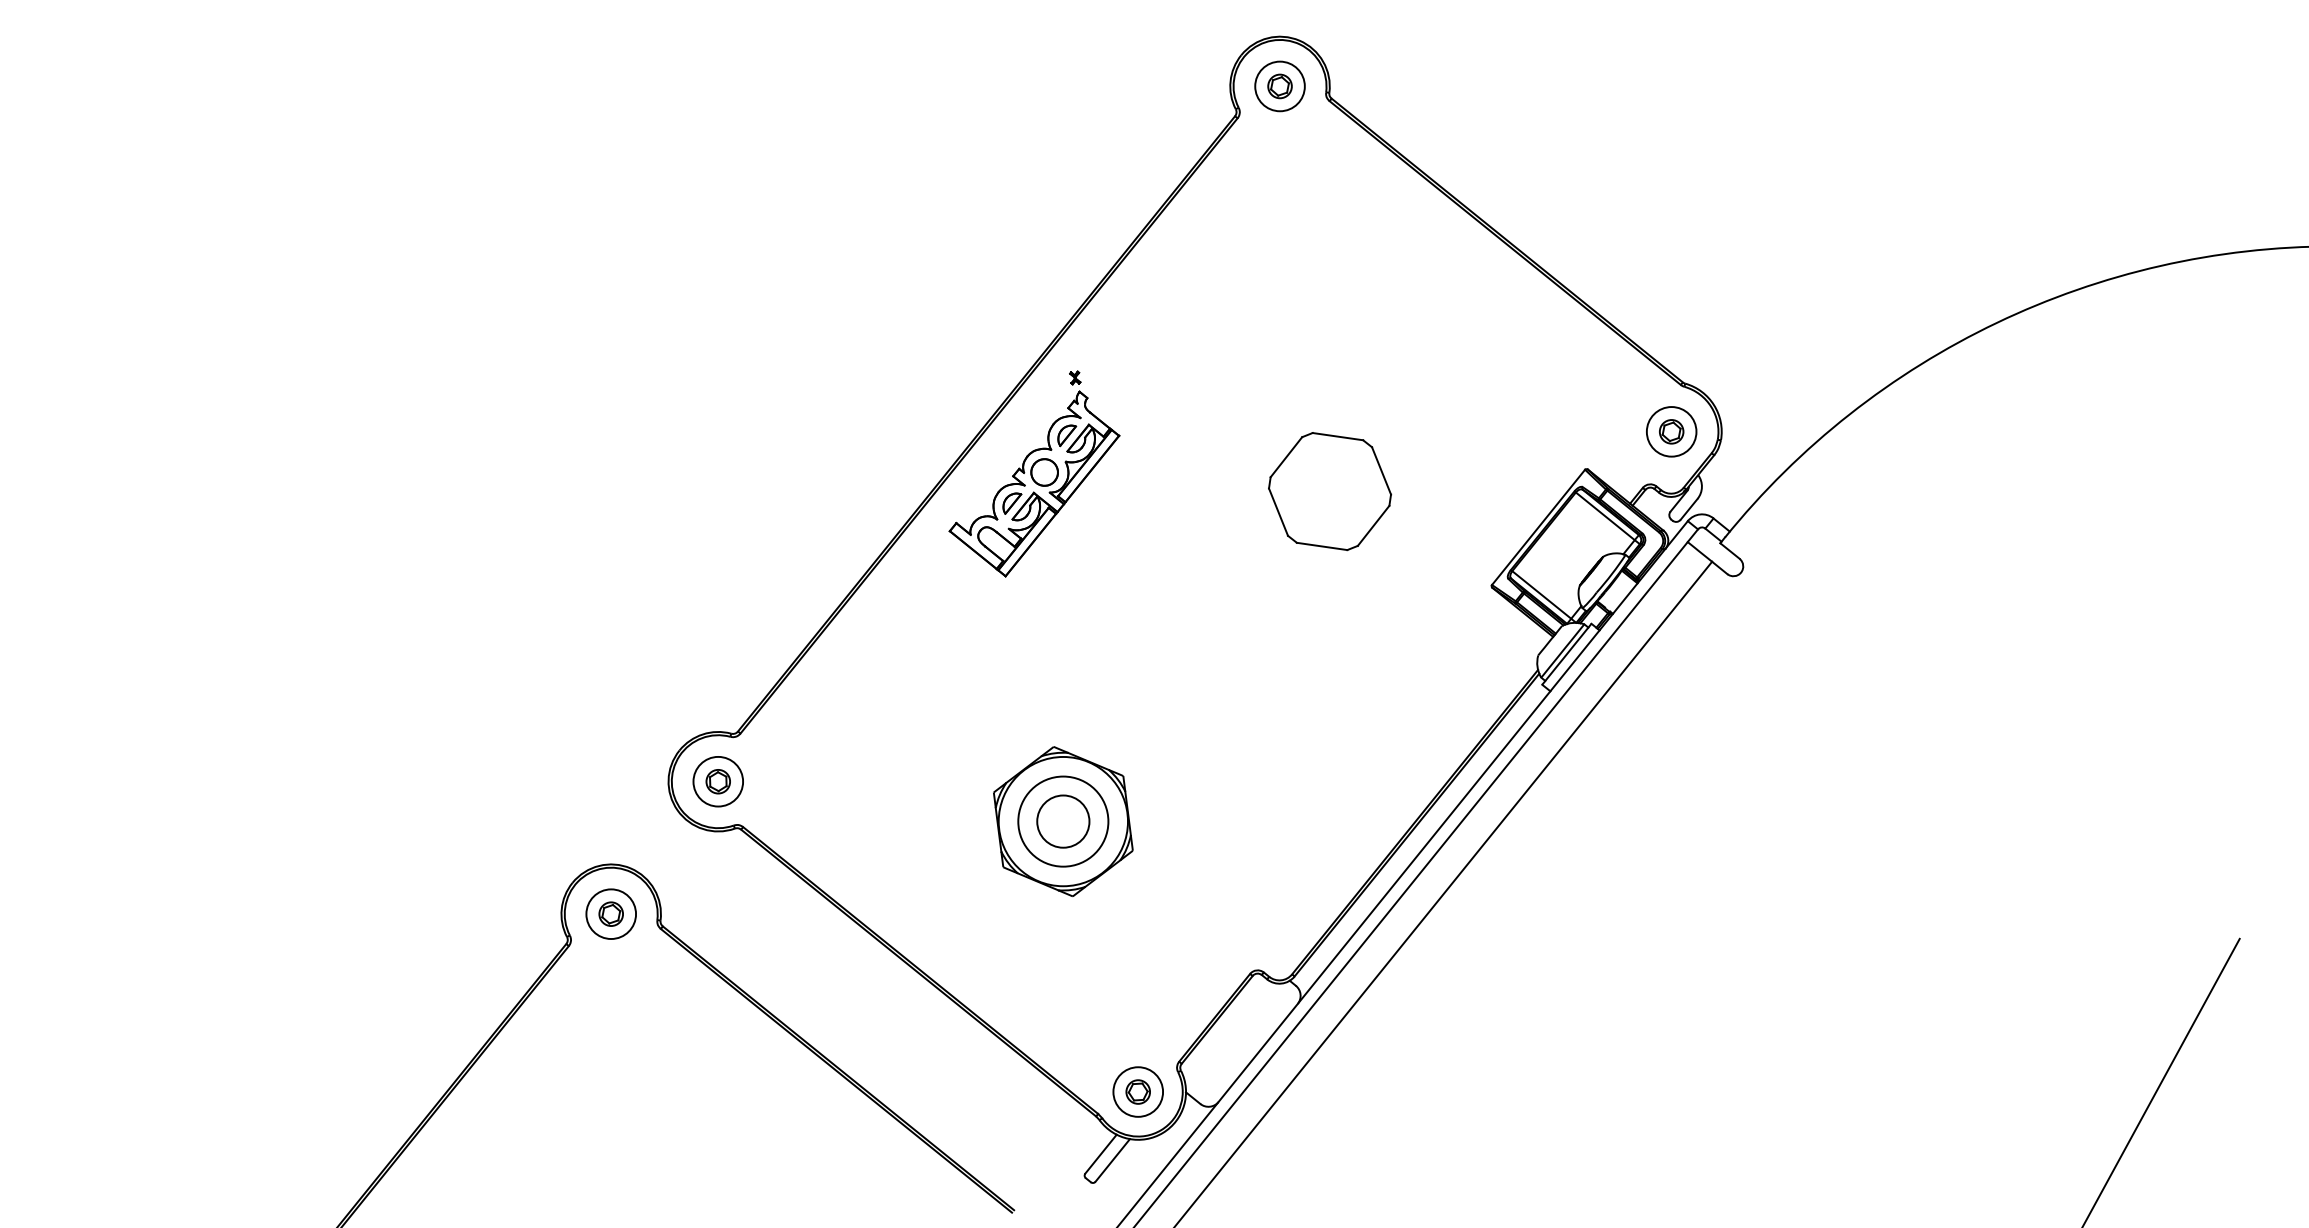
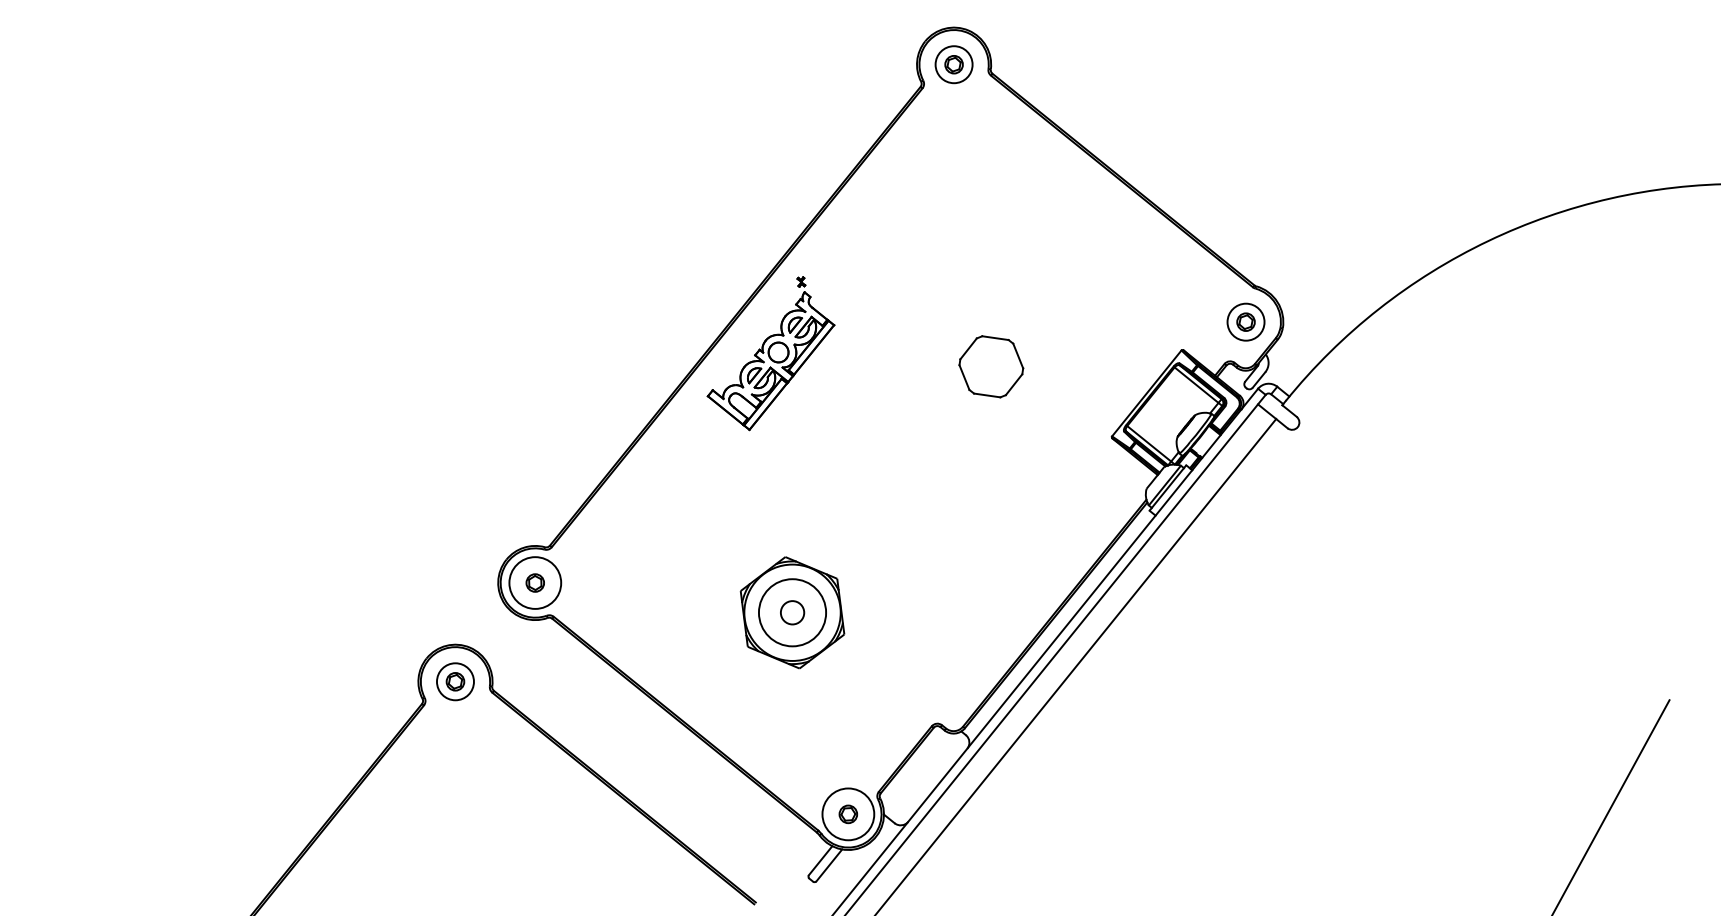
part: (1329, 491) -> (990, 366), size x0.7
circle: (718, 781) -> (535, 582), size x1.4
circle: (1063, 821) -> (792, 612), size x0.6
circle: (1138, 1091) -> (848, 813), size x1.4

